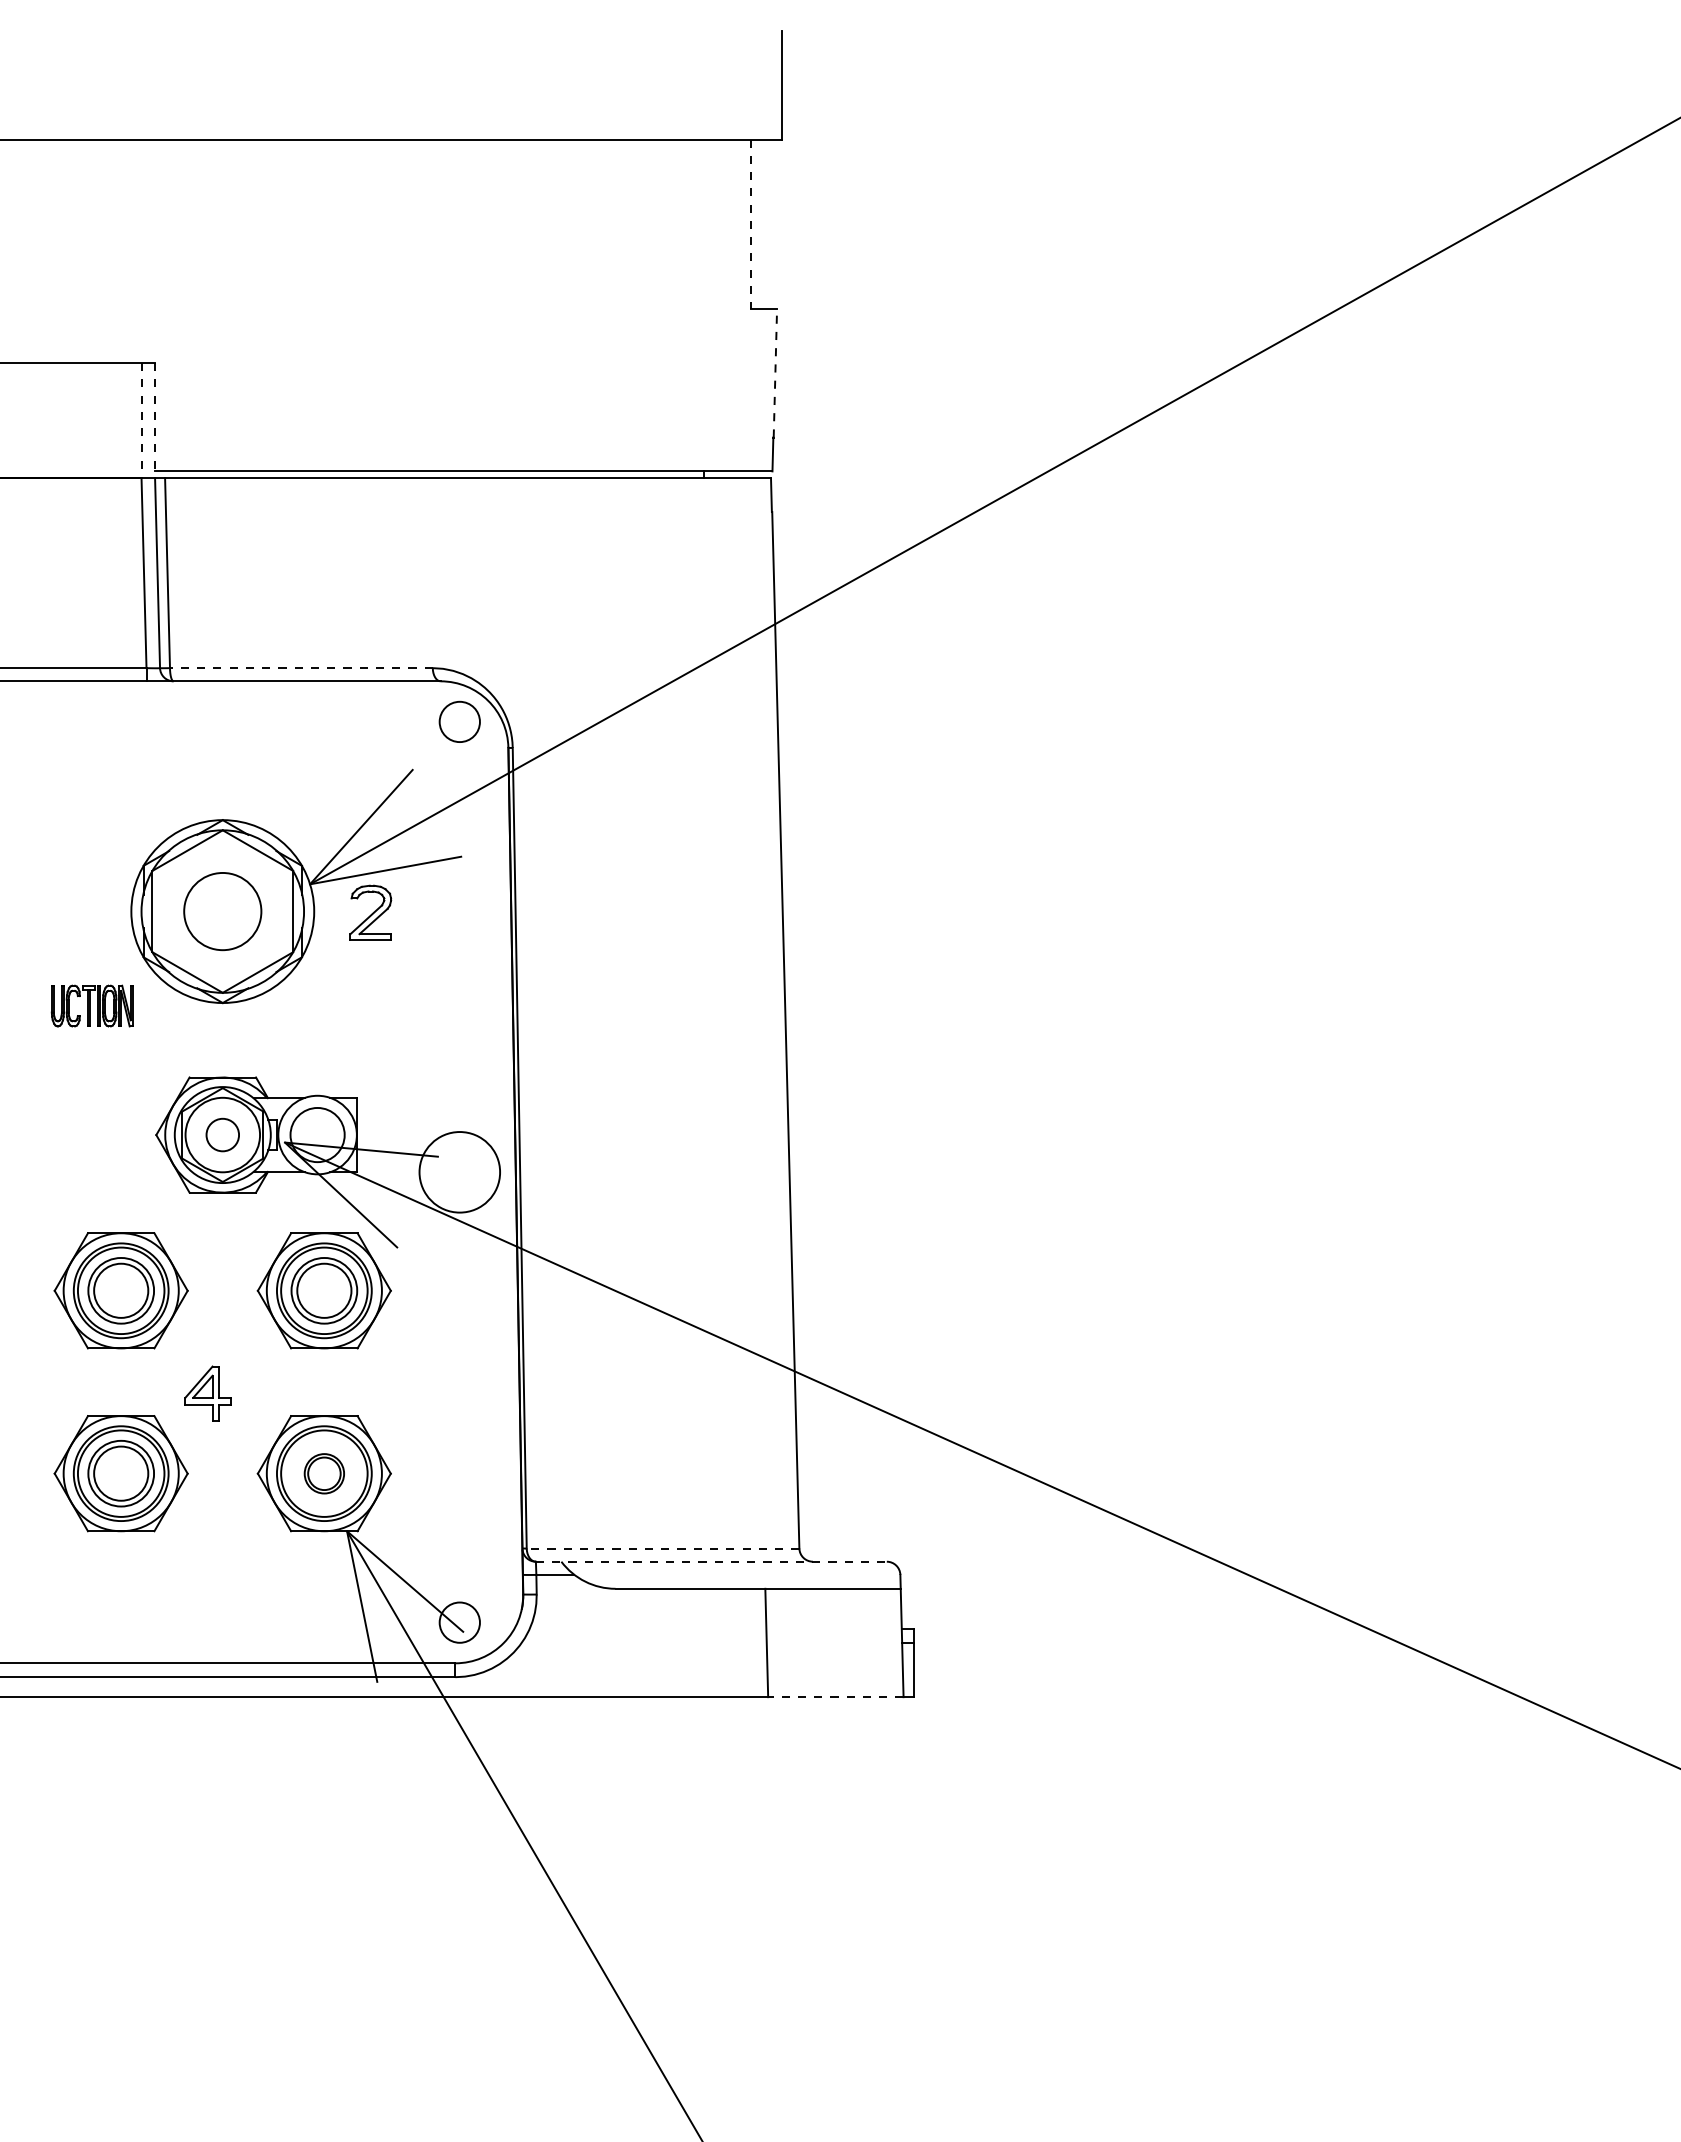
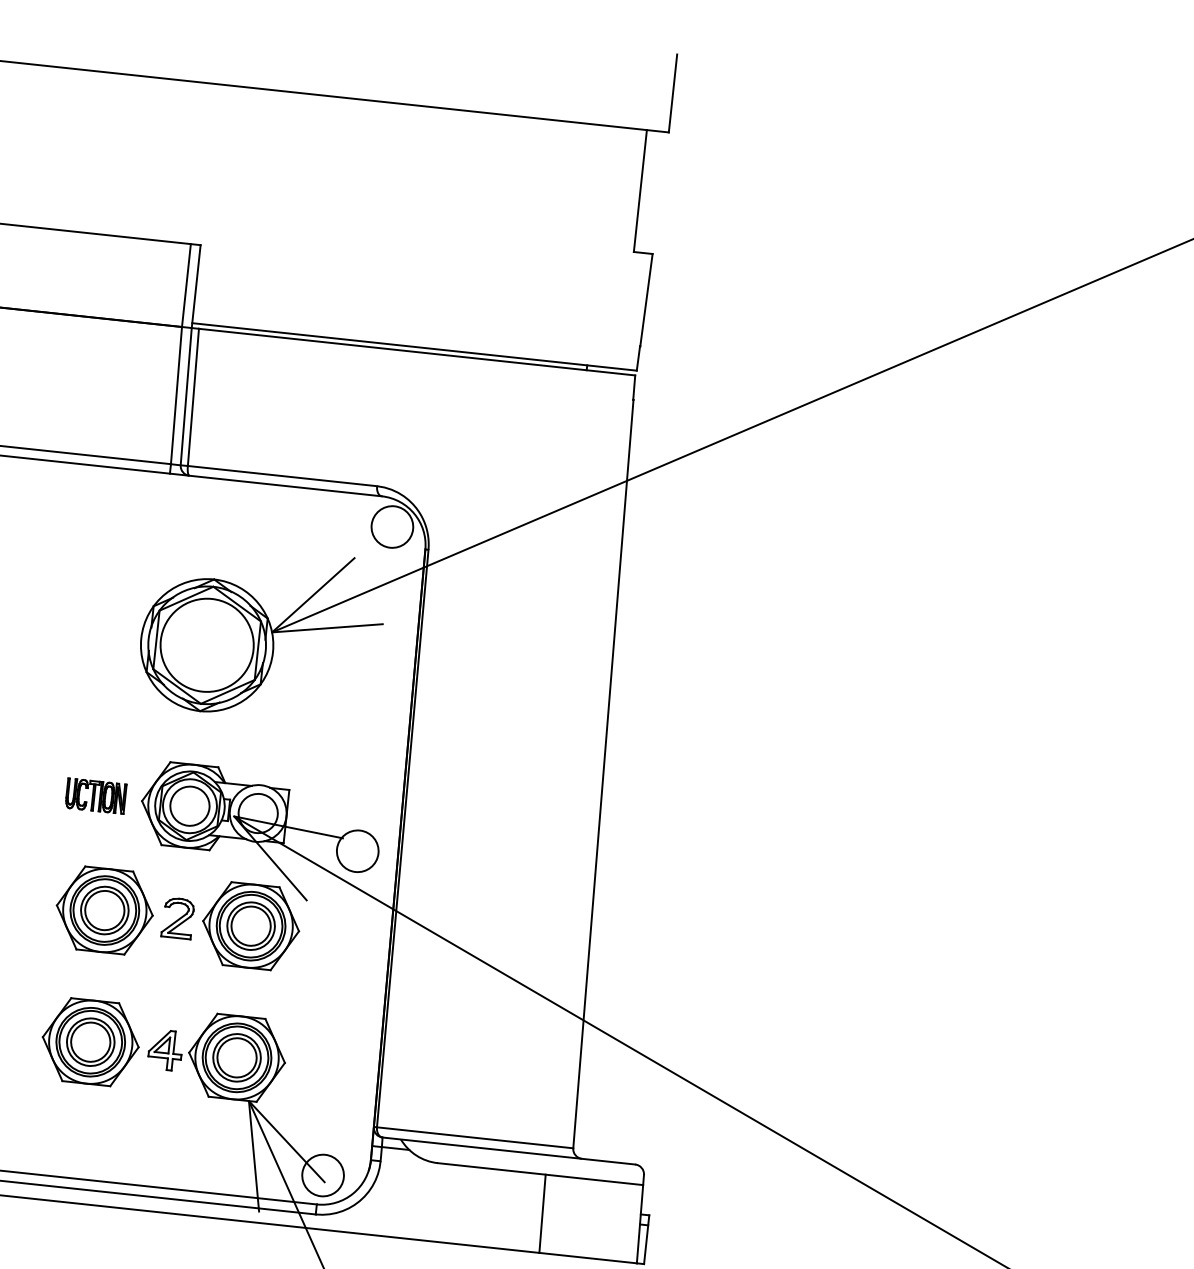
line: (751, 224) -> (640, 191), dashed -> solid
line: (775, 372) -> (646, 299), dashed -> solid
line: (141, 420) -> (186, 285), dashed -> solid
line: (155, 420) -> (196, 286), dashed -> solid
line: (300, 668) -> (281, 476), dashed -> solid
circle: (459, 721) -> (392, 526), size x1.43
circle: (222, 911) -> (206, 645), size x1.67
part: (370, 912) -> (177, 918), moved
part: (91, 1005) -> (95, 795), moved
circle: (222, 1134) -> (189, 805), size x1.67
circle: (459, 1172) -> (357, 851), size x0.71
part: (207, 1393) -> (165, 1050), moved
part: (324, 1473) -> (237, 1057), size x1.67
line: (662, 1548) -> (474, 1137), dashed -> solid
line: (711, 1561) -> (509, 1150), dashed -> solid
circle: (459, 1622) -> (322, 1175), size x1.43
line: (835, 1697) -> (587, 1258), dashed -> solid

